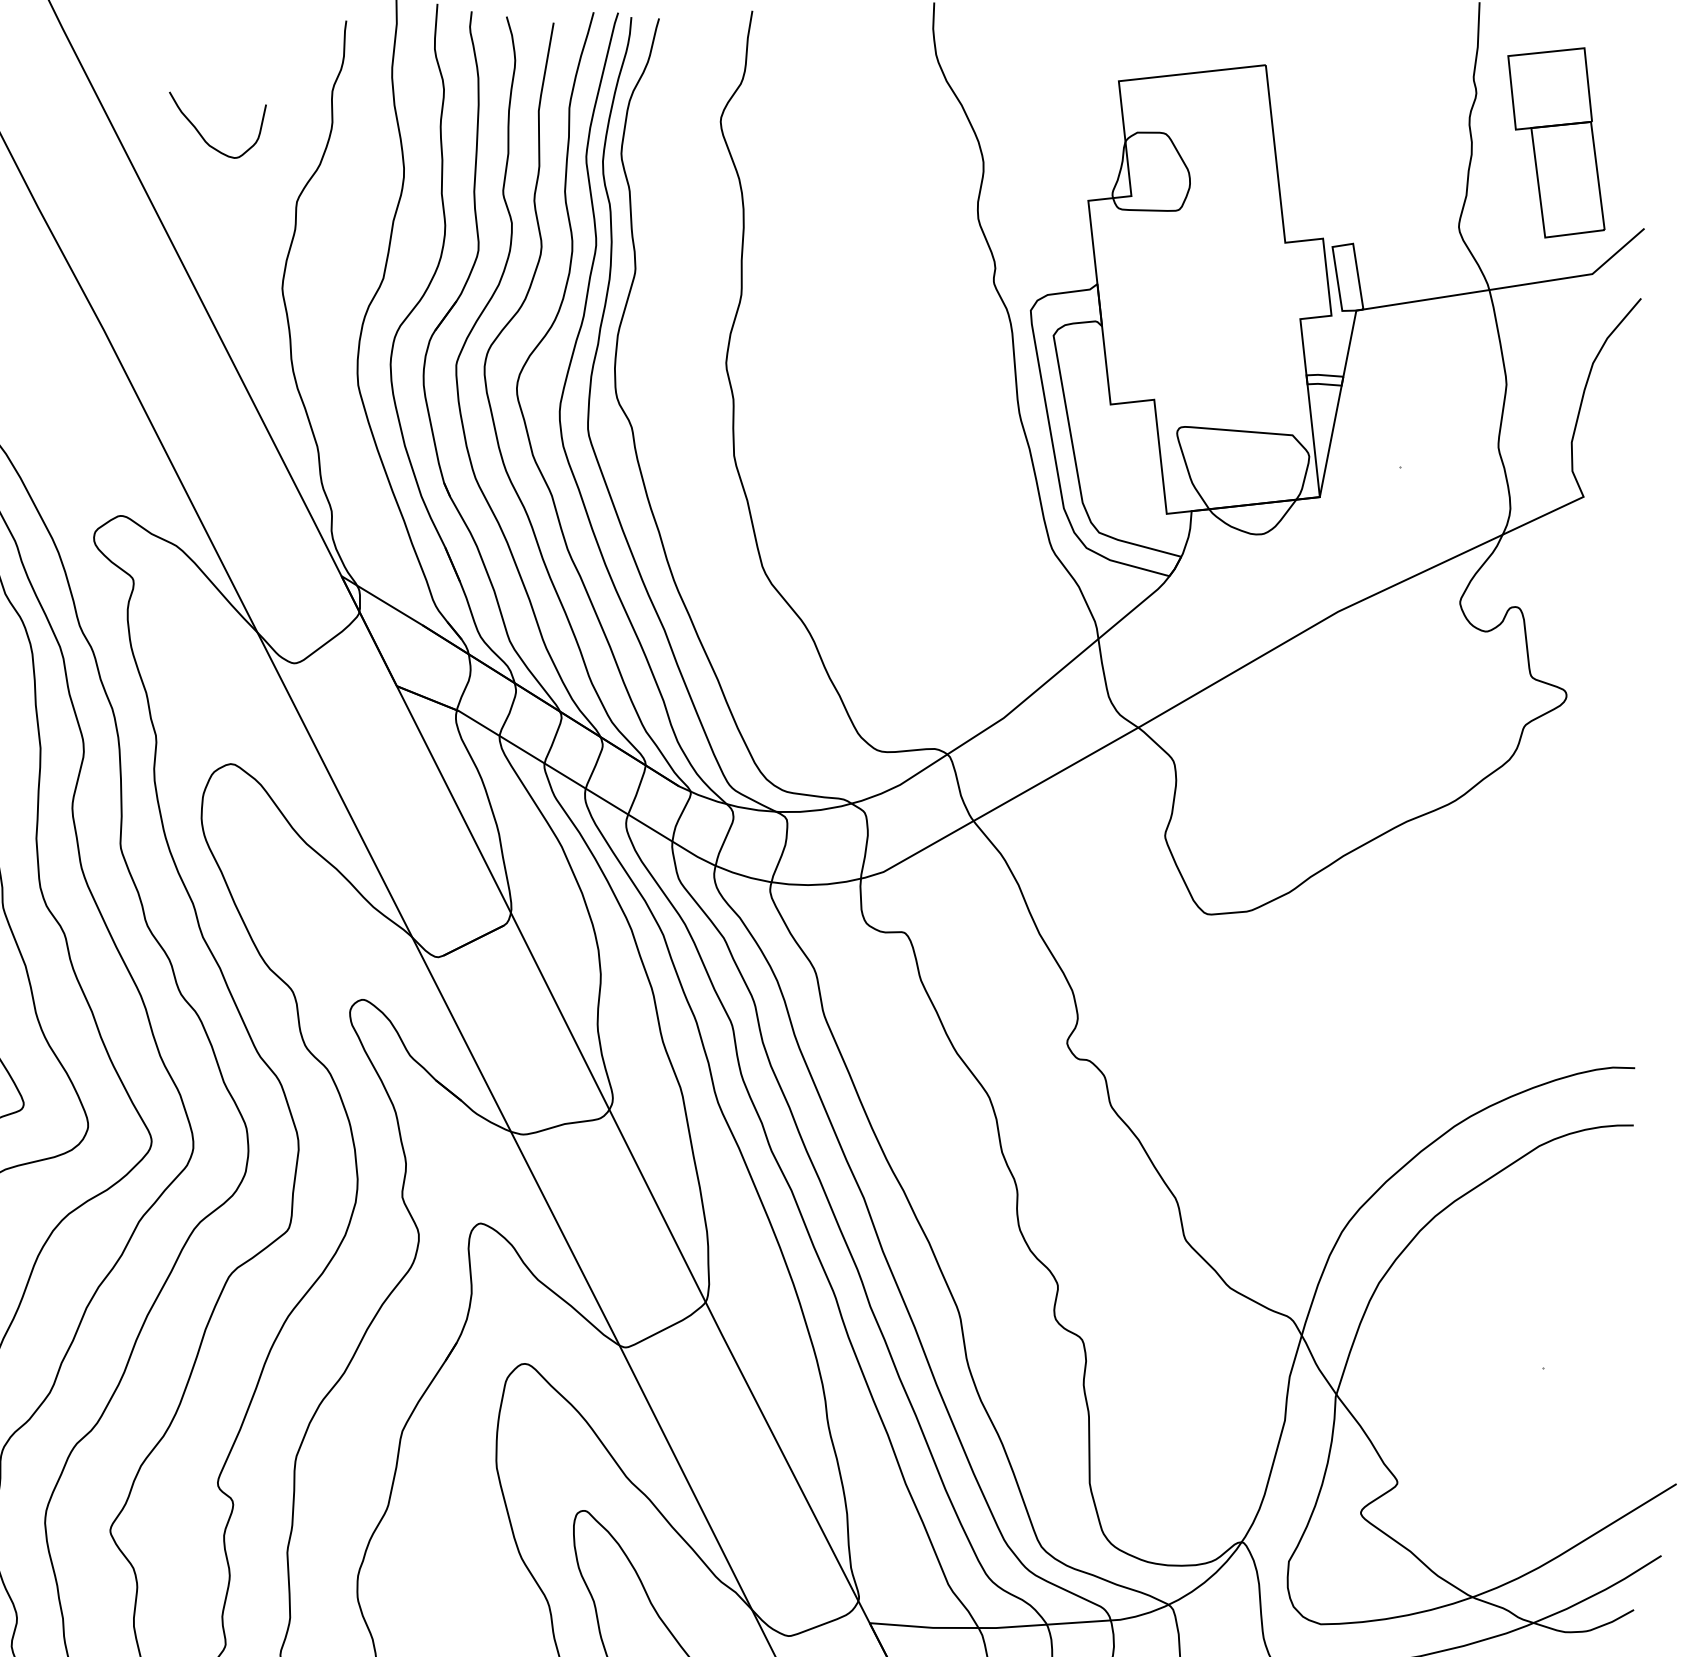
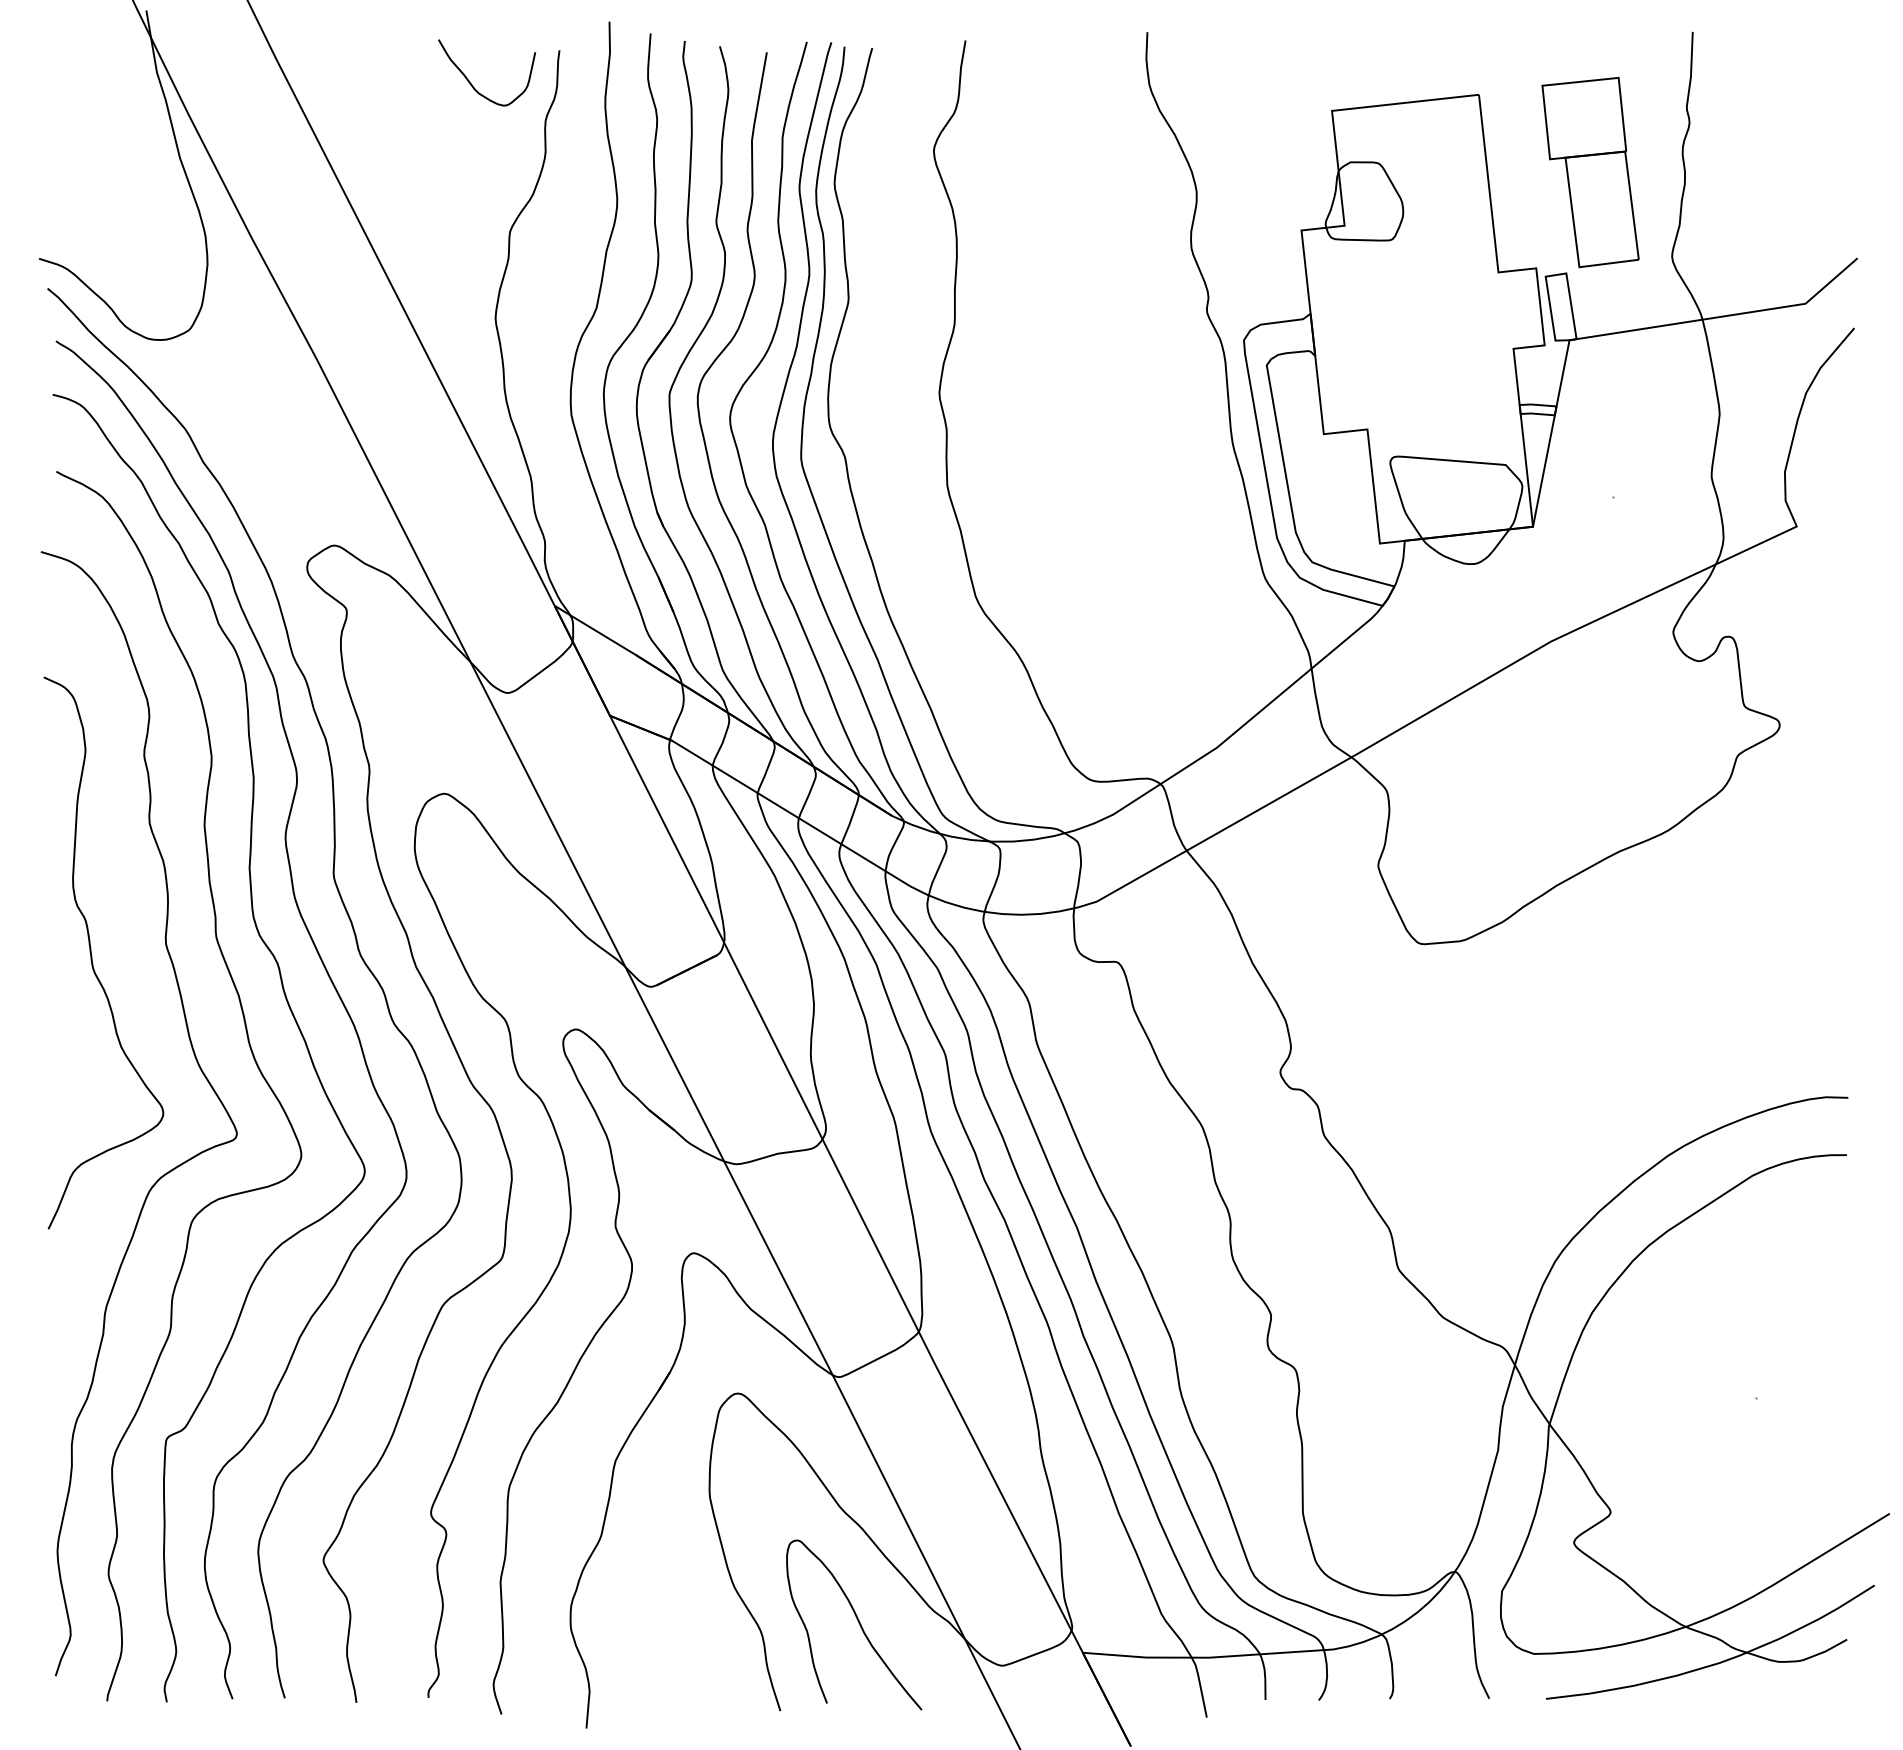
curve: (203, 136) -> (472, 84), moved
part: (1556, 142) -> (1590, 172), moved

